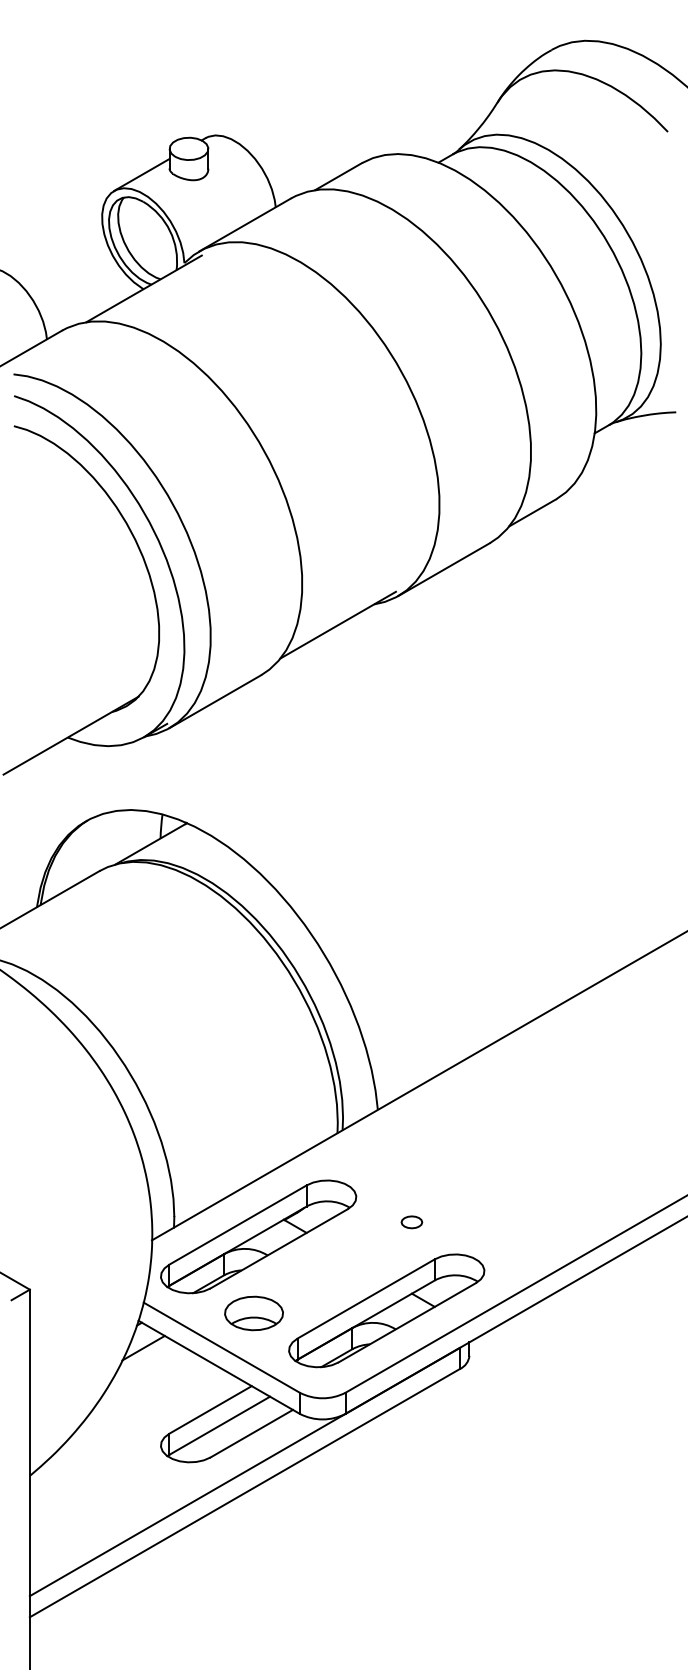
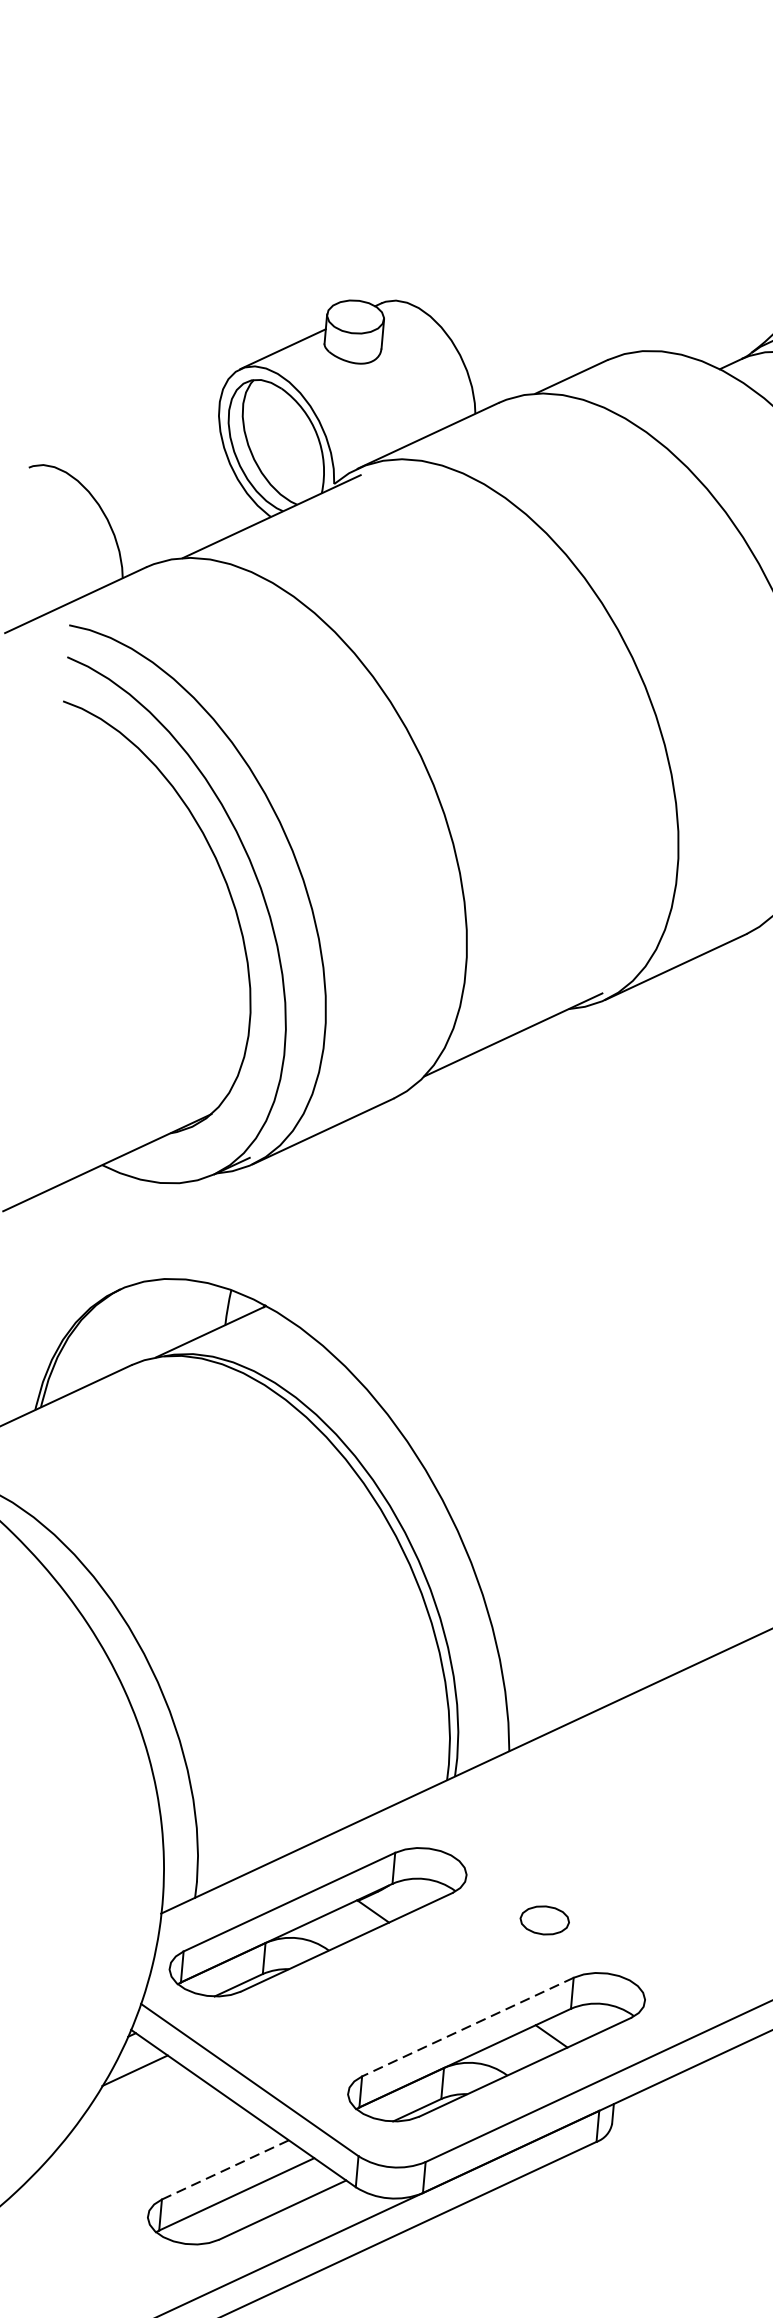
part: (411, 1222) -> (544, 1920), size x1.6
line: (365, 1299) -> (466, 2027), solid -> dashed
part: (253, 1313) -> (300, 2033), removed
line: (210, 1409) -> (225, 2169), solid -> dashed

